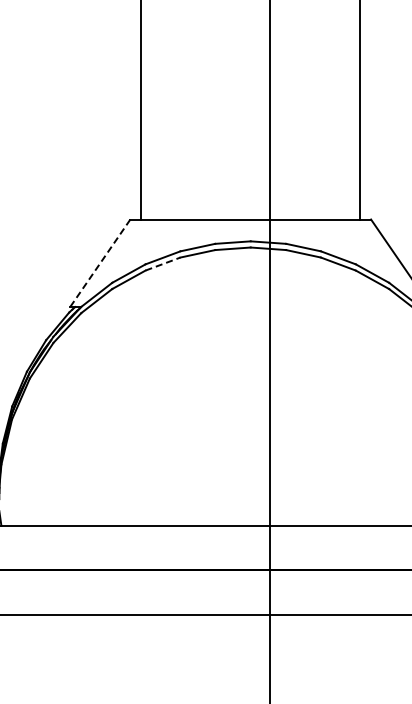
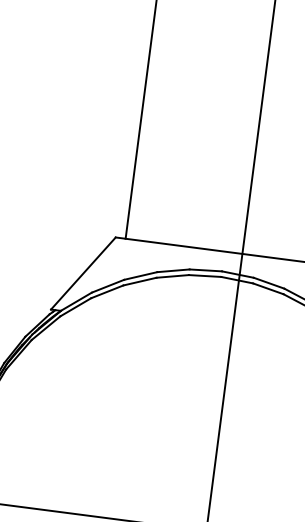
line: (100, 263) -> (83, 273), dashed -> solid
line: (163, 264) -> (140, 282), dashed -> solid

